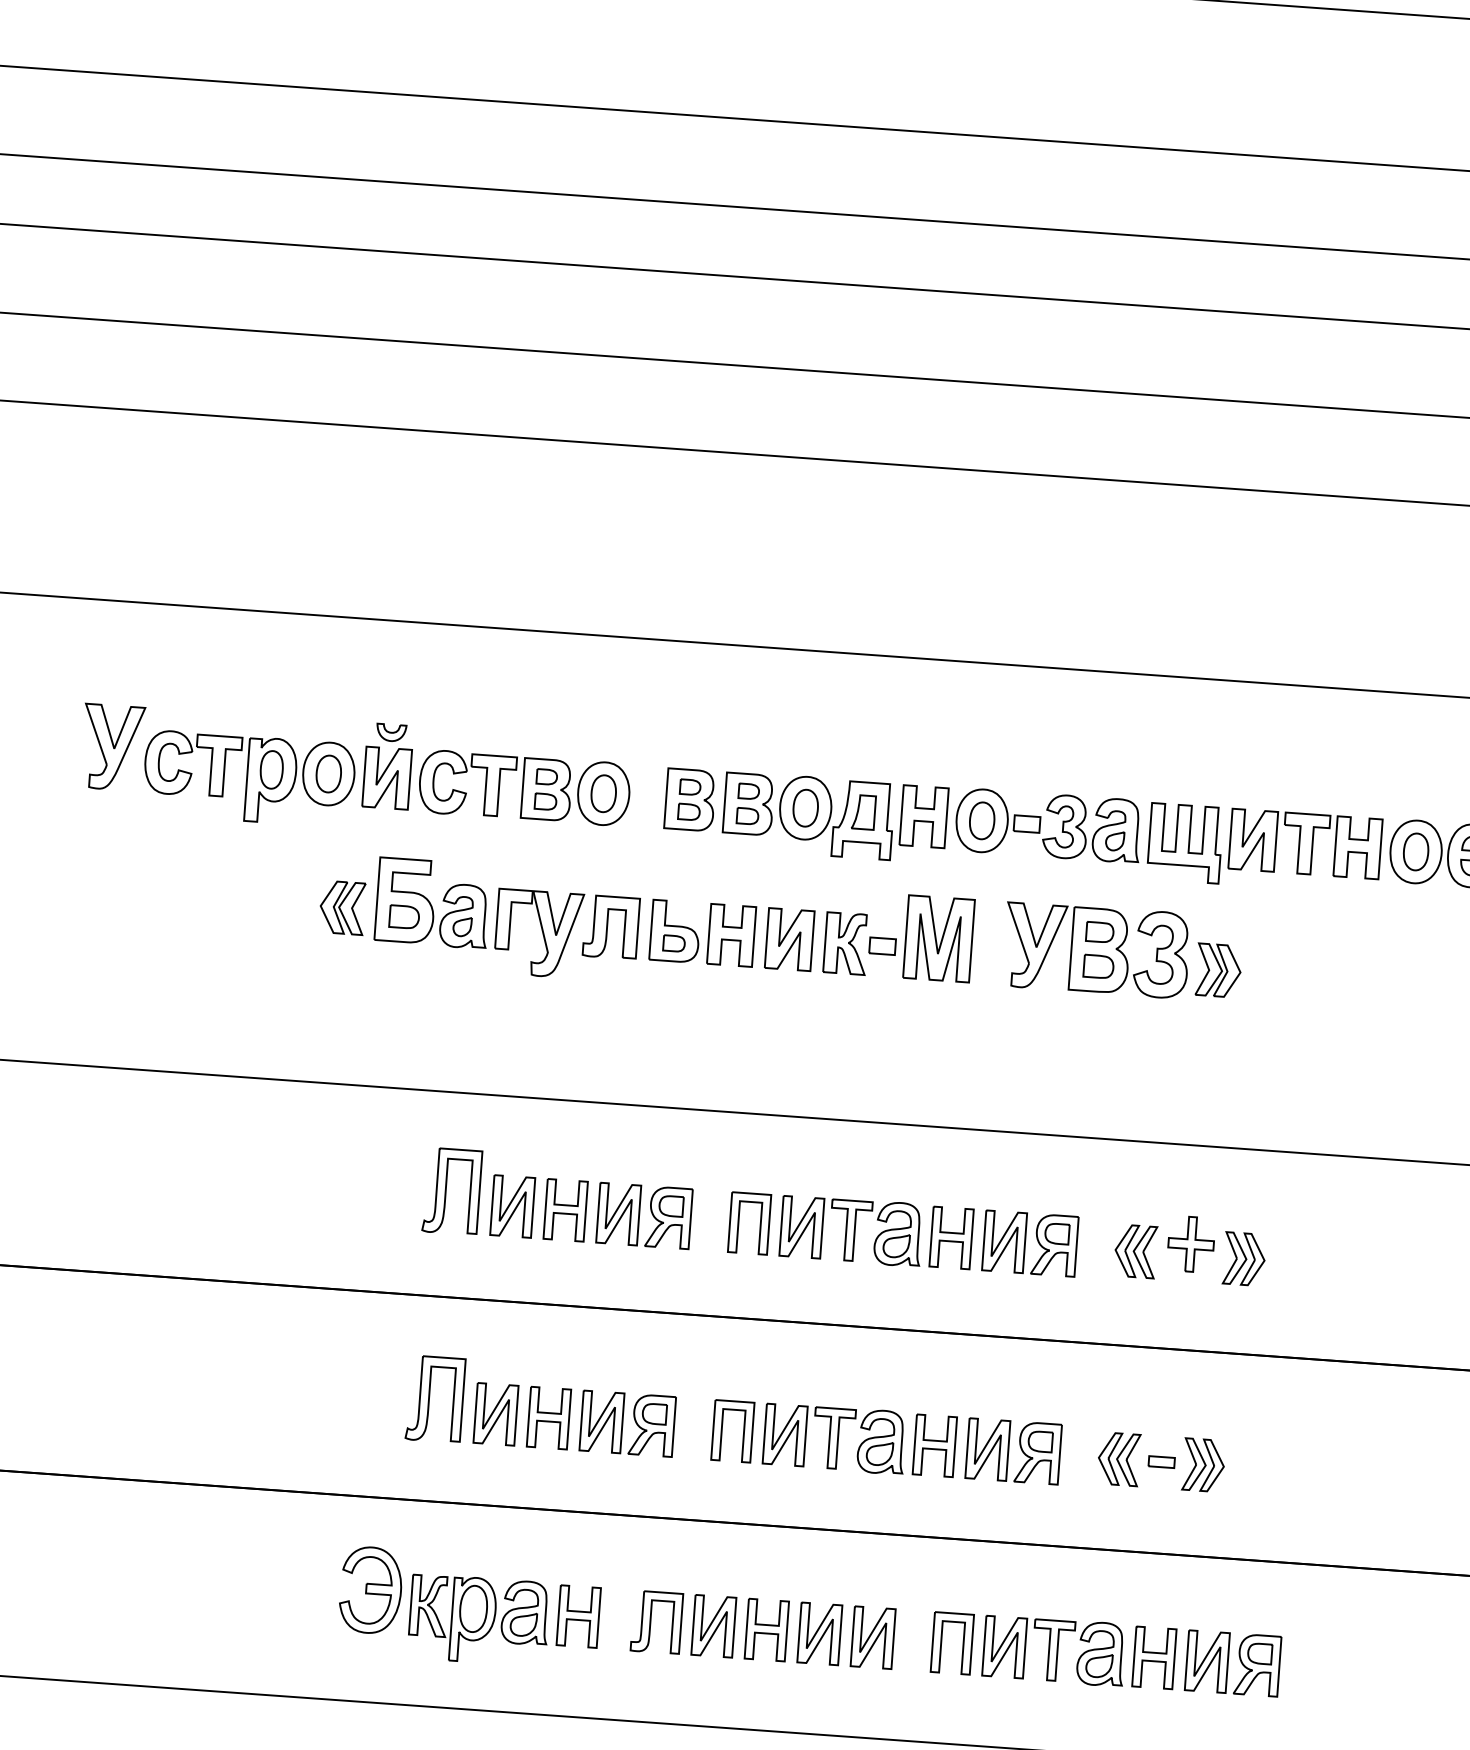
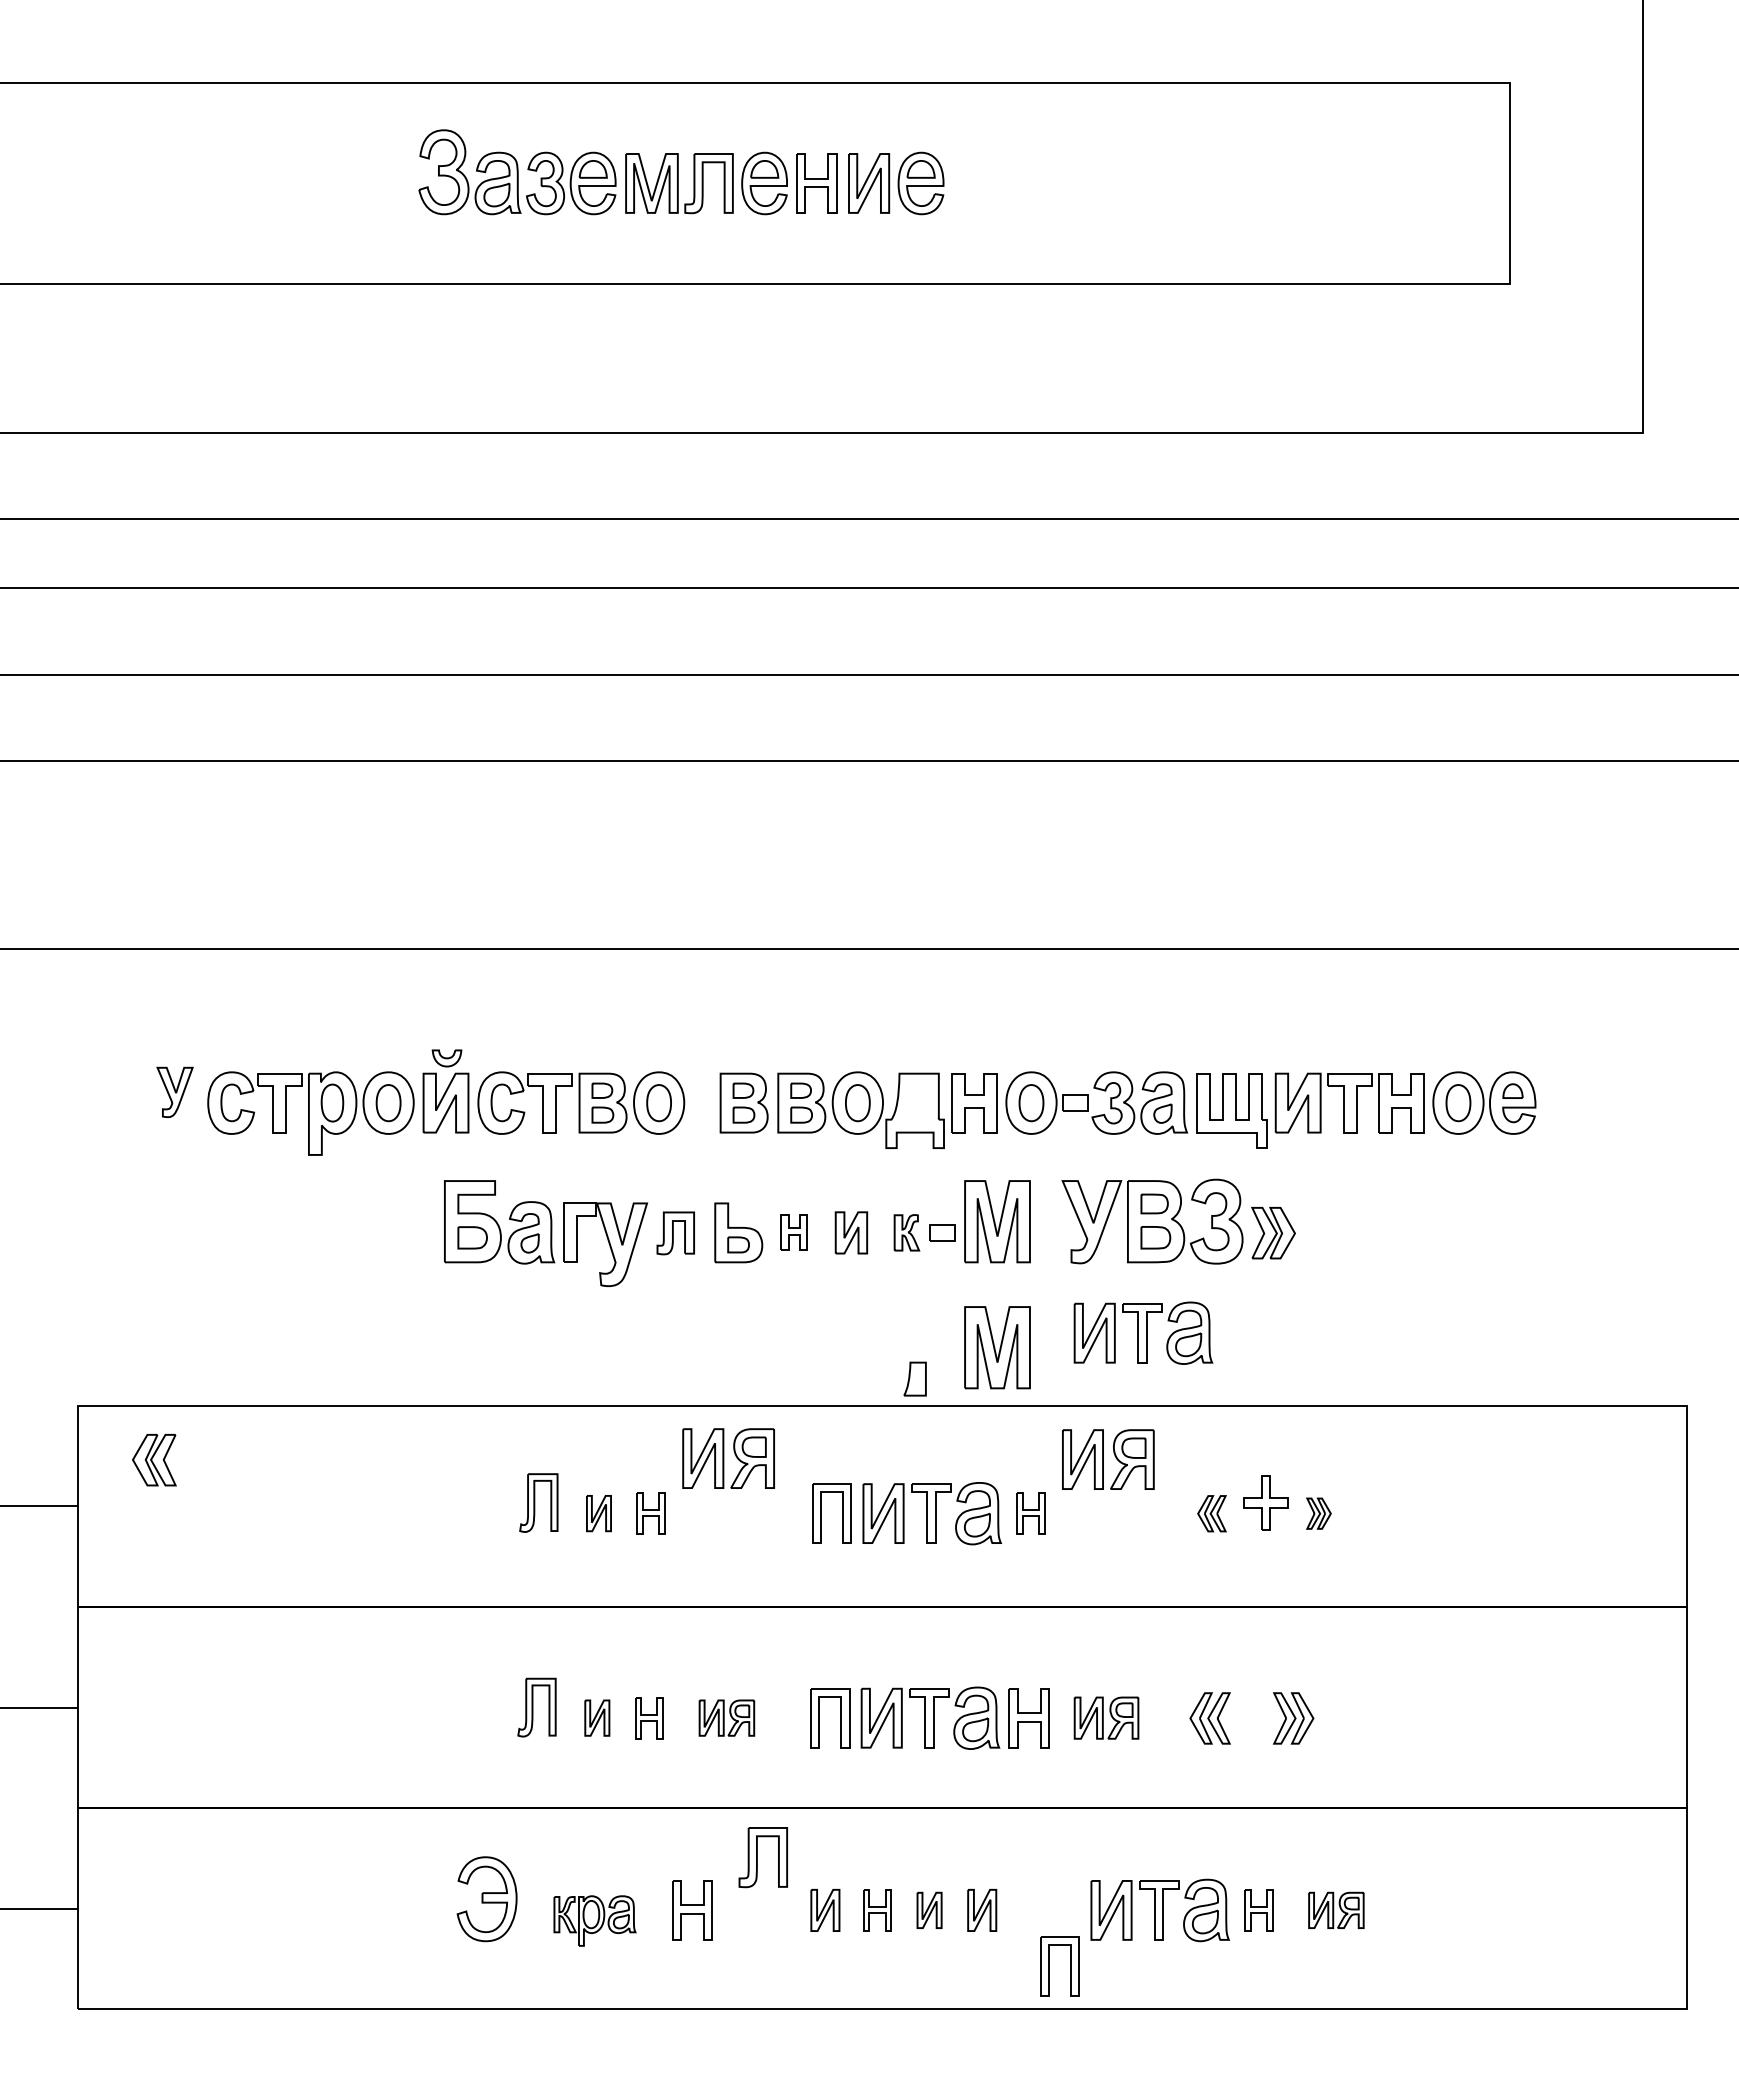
part: (111, 747) -> (174, 1092), size x0.6
part: (863, 811) -> (914, 1378), moved
part: (342, 908) -> (154, 1460), moved
part: (610, 927) -> (675, 1233), size x0.7
part: (730, 935) -> (793, 1232), size x0.6
part: (789, 939) -> (851, 1232), size x0.7
part: (845, 943) -> (906, 1232), size x0.6
part: (1079, 1062) -> (1143, 1332), added
part: (929, 1066) -> (997, 1347), added
part: (452, 1190) -> (538, 1502), size x0.7
part: (512, 1206) -> (598, 1513), size x0.6
part: (565, 1210) -> (650, 1513), size x0.7
part: (644, 1215) -> (728, 1458), moved
part: (951, 1237) -> (1030, 1513), size x0.7
part: (1030, 1243) -> (1108, 1459), moved
part: (1135, 1251) -> (1211, 1513), size x0.7
part: (1243, 1258) -> (1318, 1513), size x0.6
part: (435, 1399) -> (536, 1707), size x0.7
part: (496, 1413) -> (597, 1717), size x0.6
part: (549, 1418) -> (649, 1718), size x0.7
part: (627, 1423) -> (726, 1717), size x0.6
part: (1013, 1450) -> (1106, 1717), size x0.7
part: (1162, 1461) -> (1252, 1717), removed
part: (478, 1619) -> (594, 1920), size x0.6
part: (656, 1622) -> (762, 1857), moved
part: (714, 1626) -> (825, 1910), size x0.7
part: (766, 1630) -> (877, 1910), size x0.7
part: (819, 1633) -> (929, 1910), size x0.6
part: (873, 1637) -> (982, 1910), size x0.7
part: (941, 1642) -> (1049, 1966), moved
part: (1154, 1657) -> (1258, 1910), size x0.7
part: (1233, 1663) -> (1336, 1910), size x0.6

